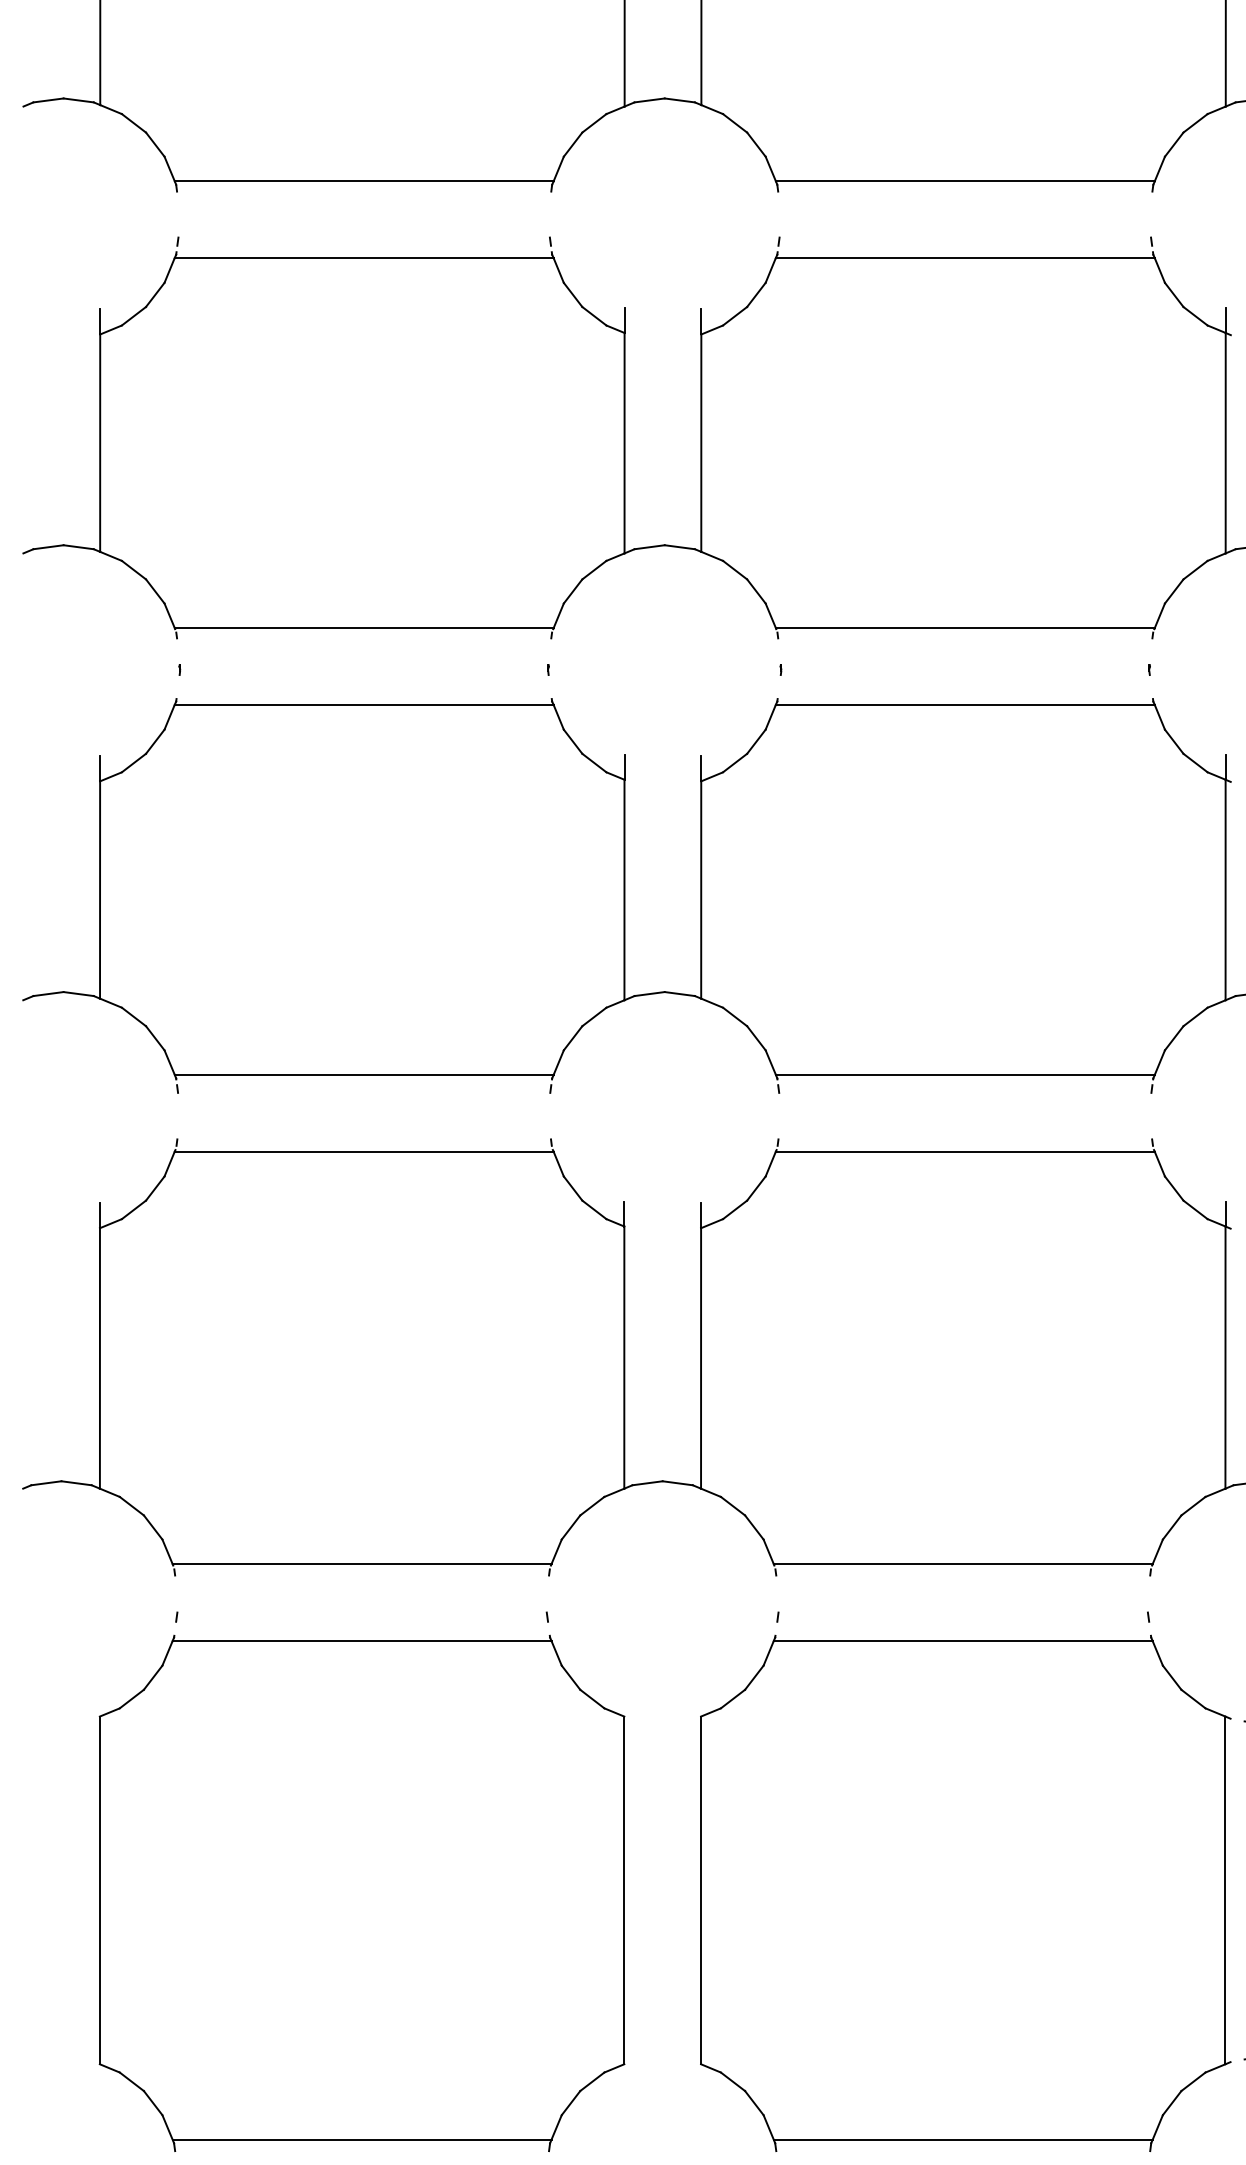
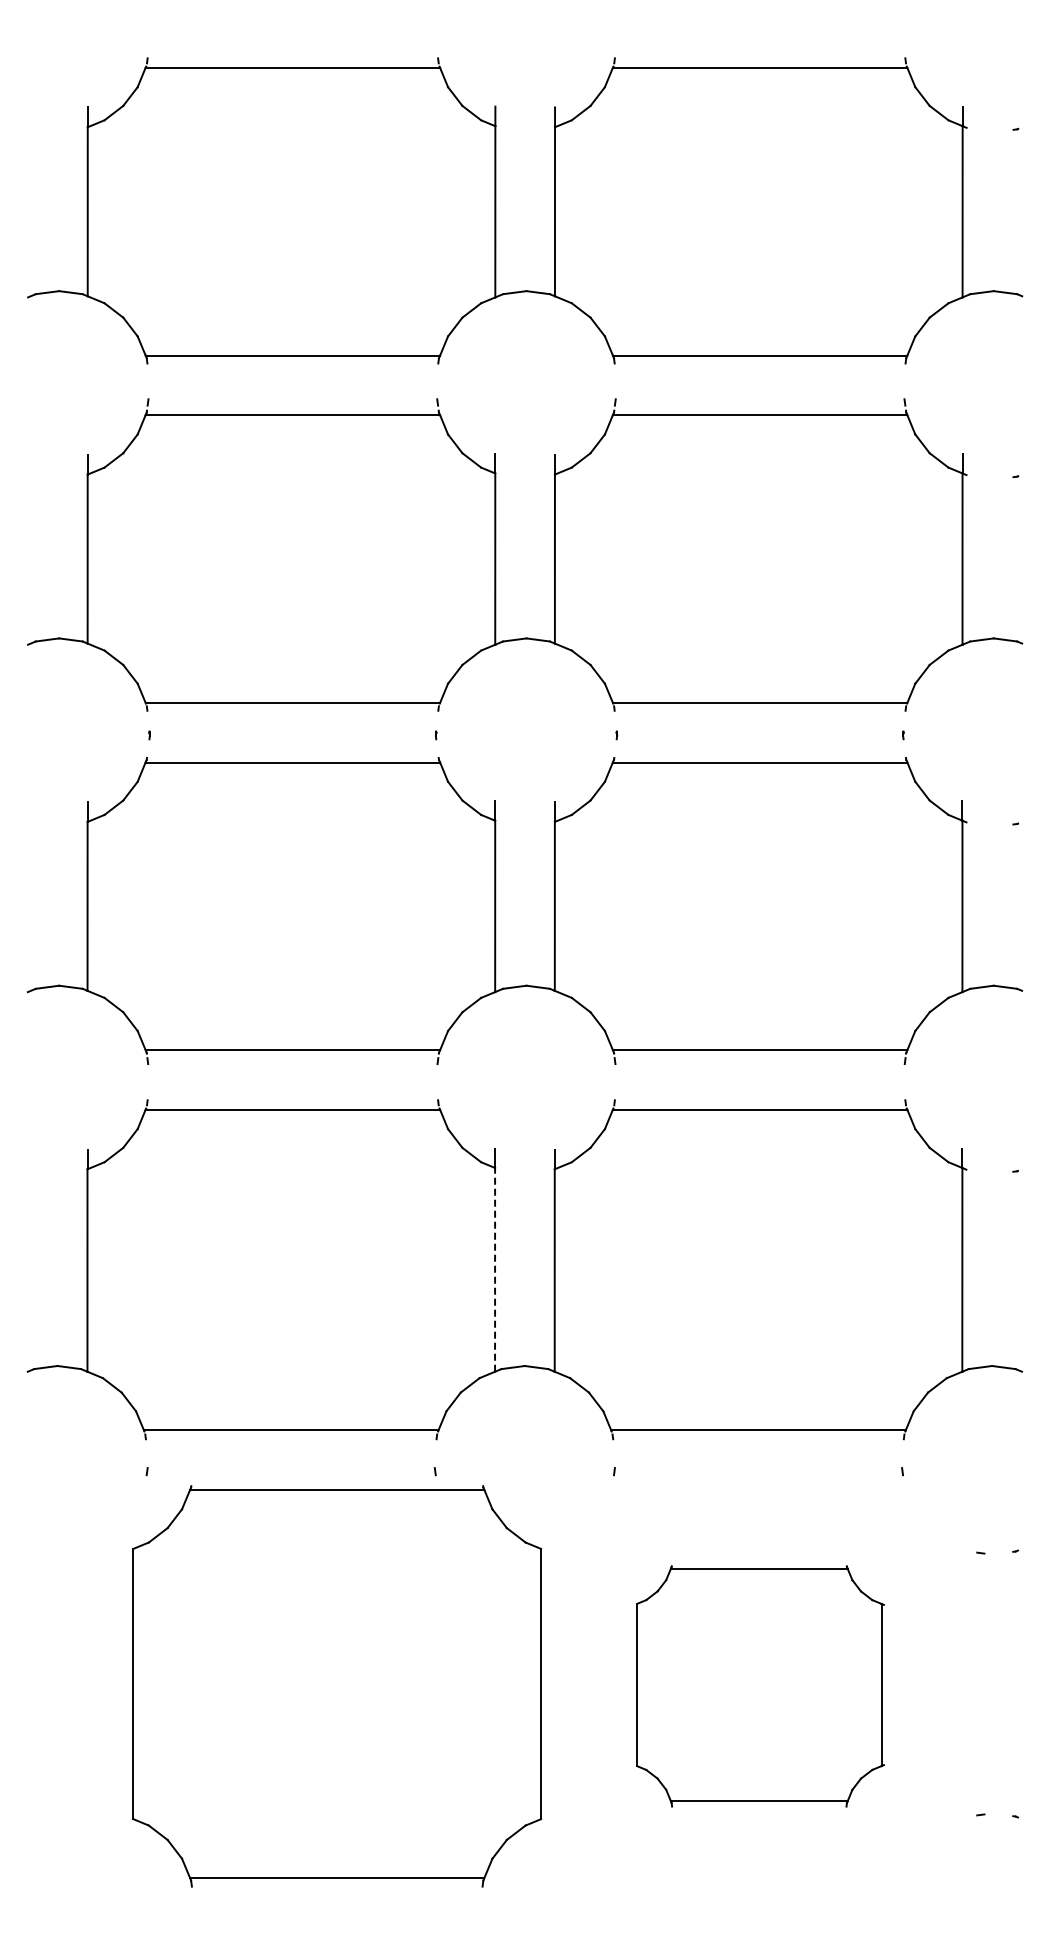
line: (624, 1357) -> (495, 1269), solid -> dashed
part: (362, 1893) -> (337, 1686), moved
part: (965, 1893) -> (760, 1686), size x0.6

